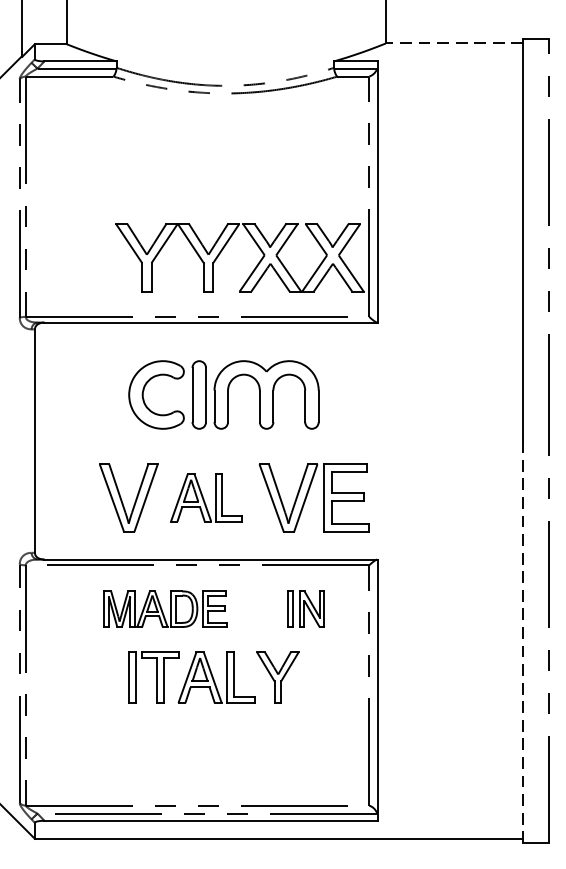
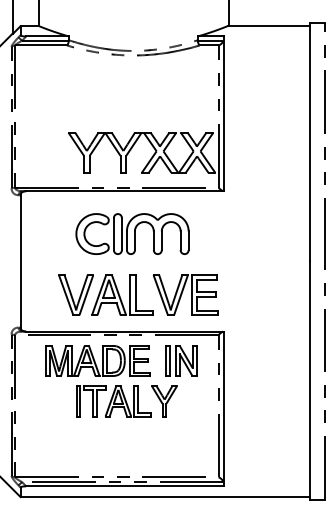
line: (455, 42) -> (269, 25), dashed -> solid
part: (207, 496) -> (122, 294), size x1.43
part: (164, 608) -> (97, 360), size x1.43
part: (306, 608) -> (181, 360), size x1.43
line: (522, 640) -> (309, 379), dashed -> solid

